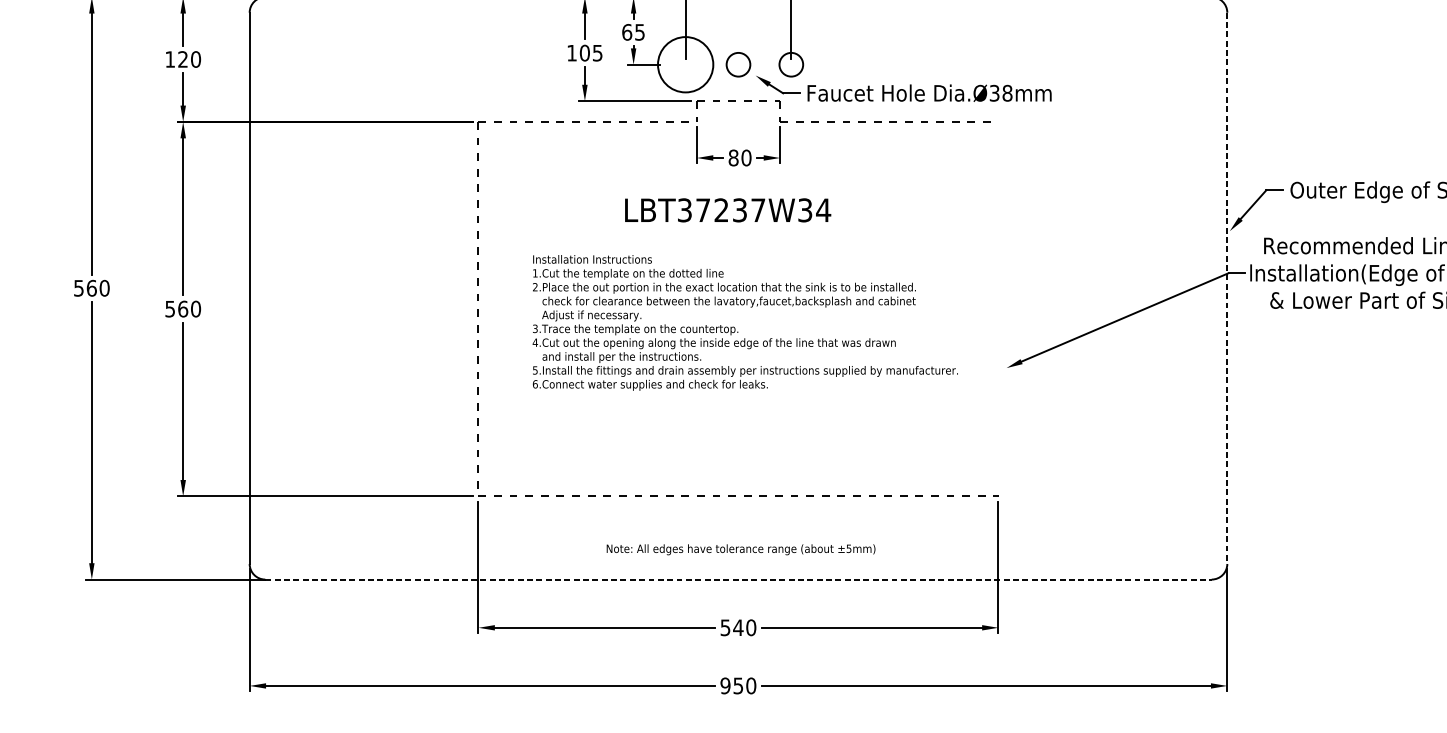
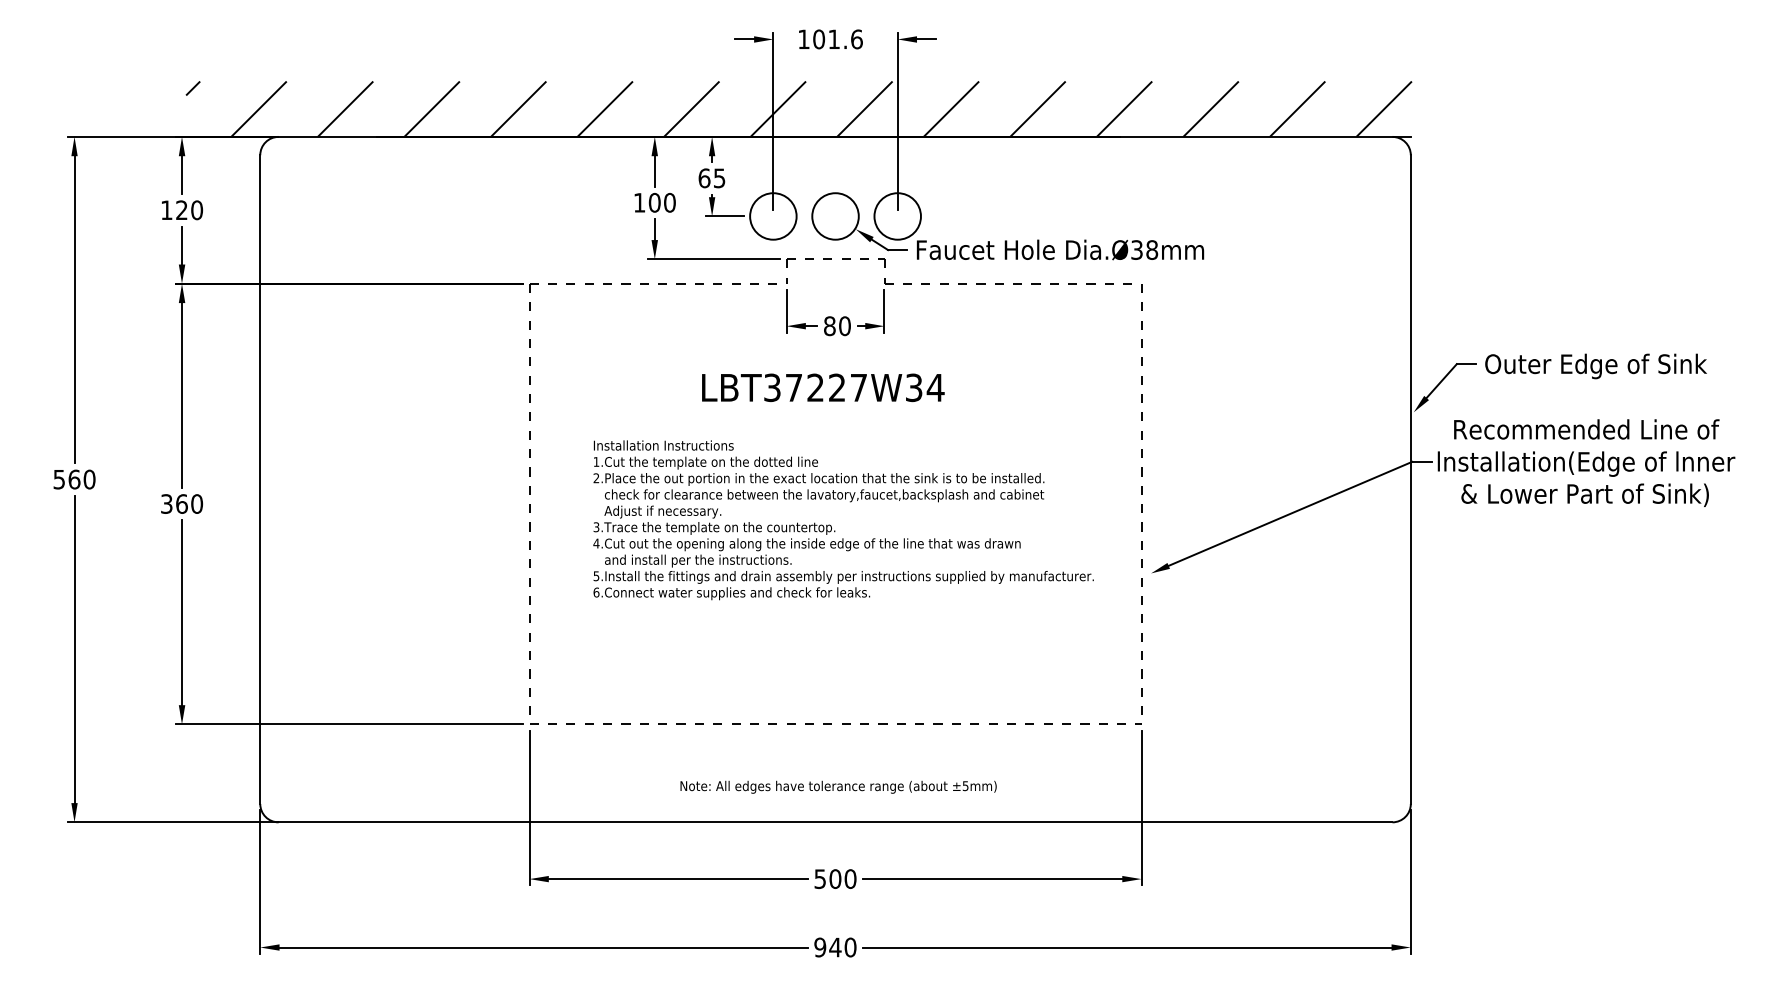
text: (597, 52) -> (669, 202), 105 -> 100
circle: (685, 64) -> (773, 216), size x0.71
circle: (738, 64) -> (835, 216), size x1.67
circle: (791, 64) -> (897, 216), size x1.67
text: (740, 210) -> (837, 387), LBT37237W34 -> LBT37227W34
line: (1227, 289) -> (1410, 480), dashed -> solid
line: (998, 301) -> (1141, 494), added
text: (170, 308) -> (166, 503), 560 -> 360
line: (738, 579) -> (835, 822), dashed -> solid
text: (738, 627) -> (835, 878), 540 -> 500
text: (738, 685) -> (835, 947), 950 -> 940

